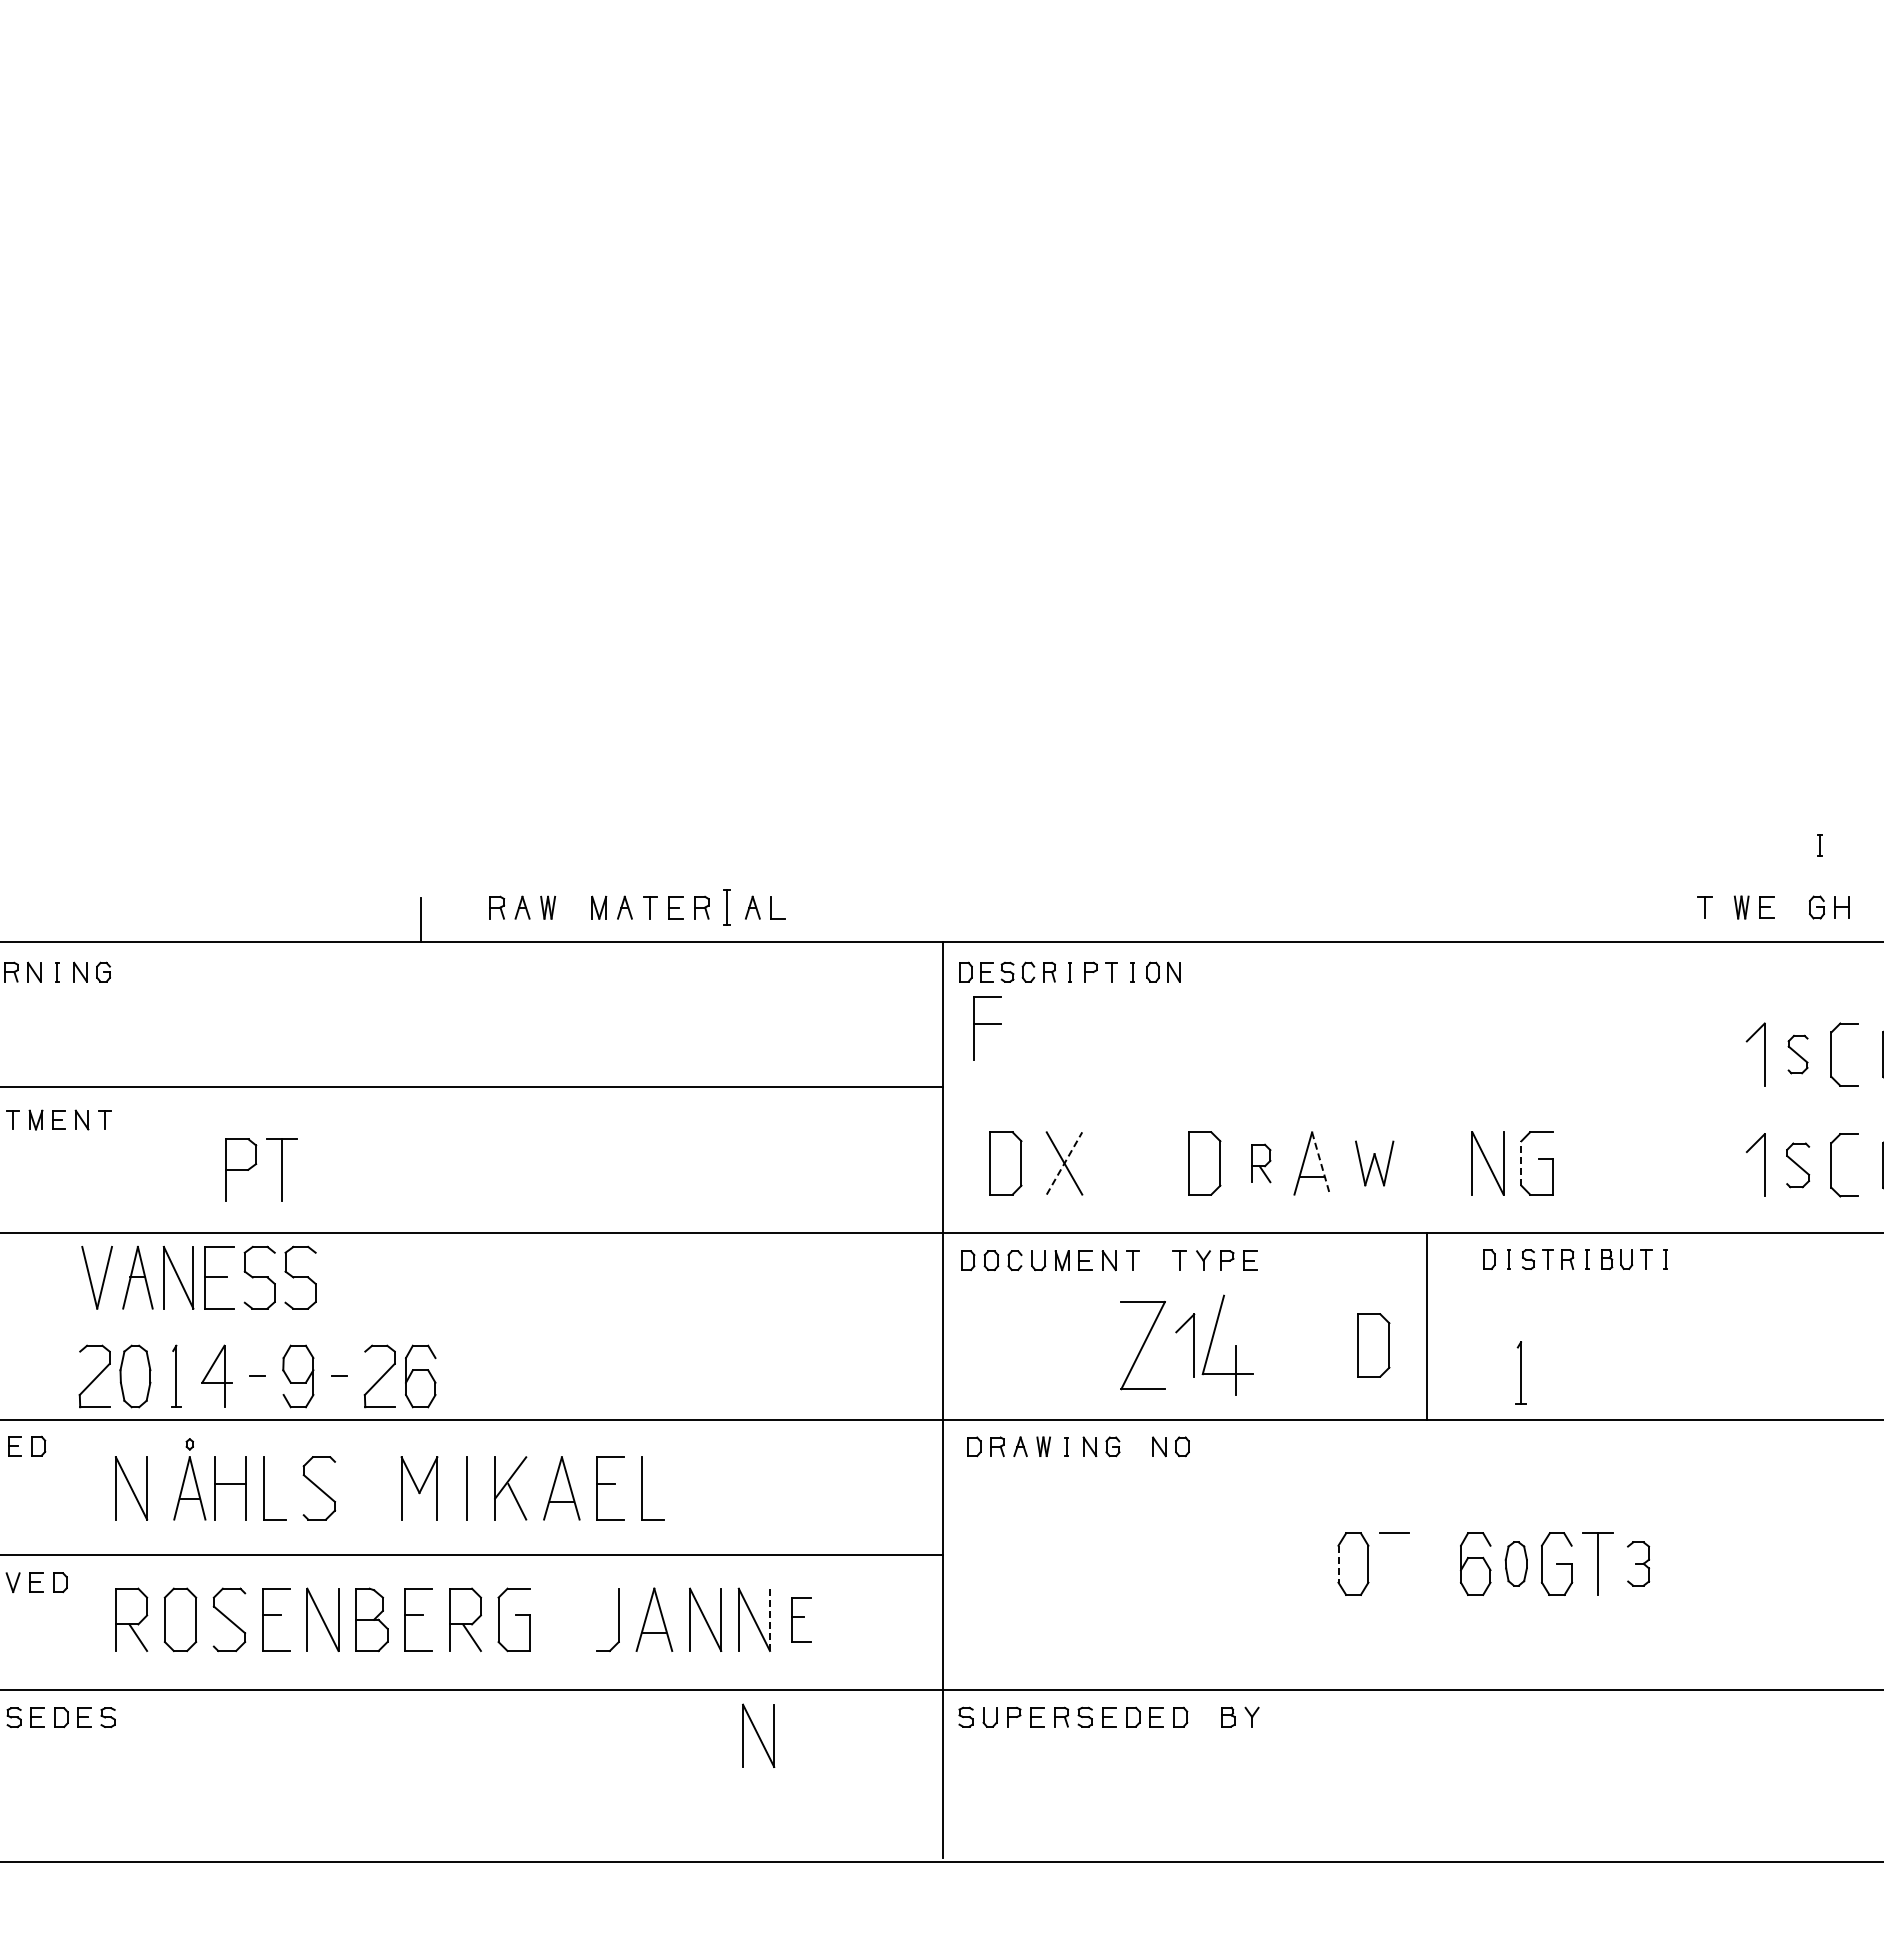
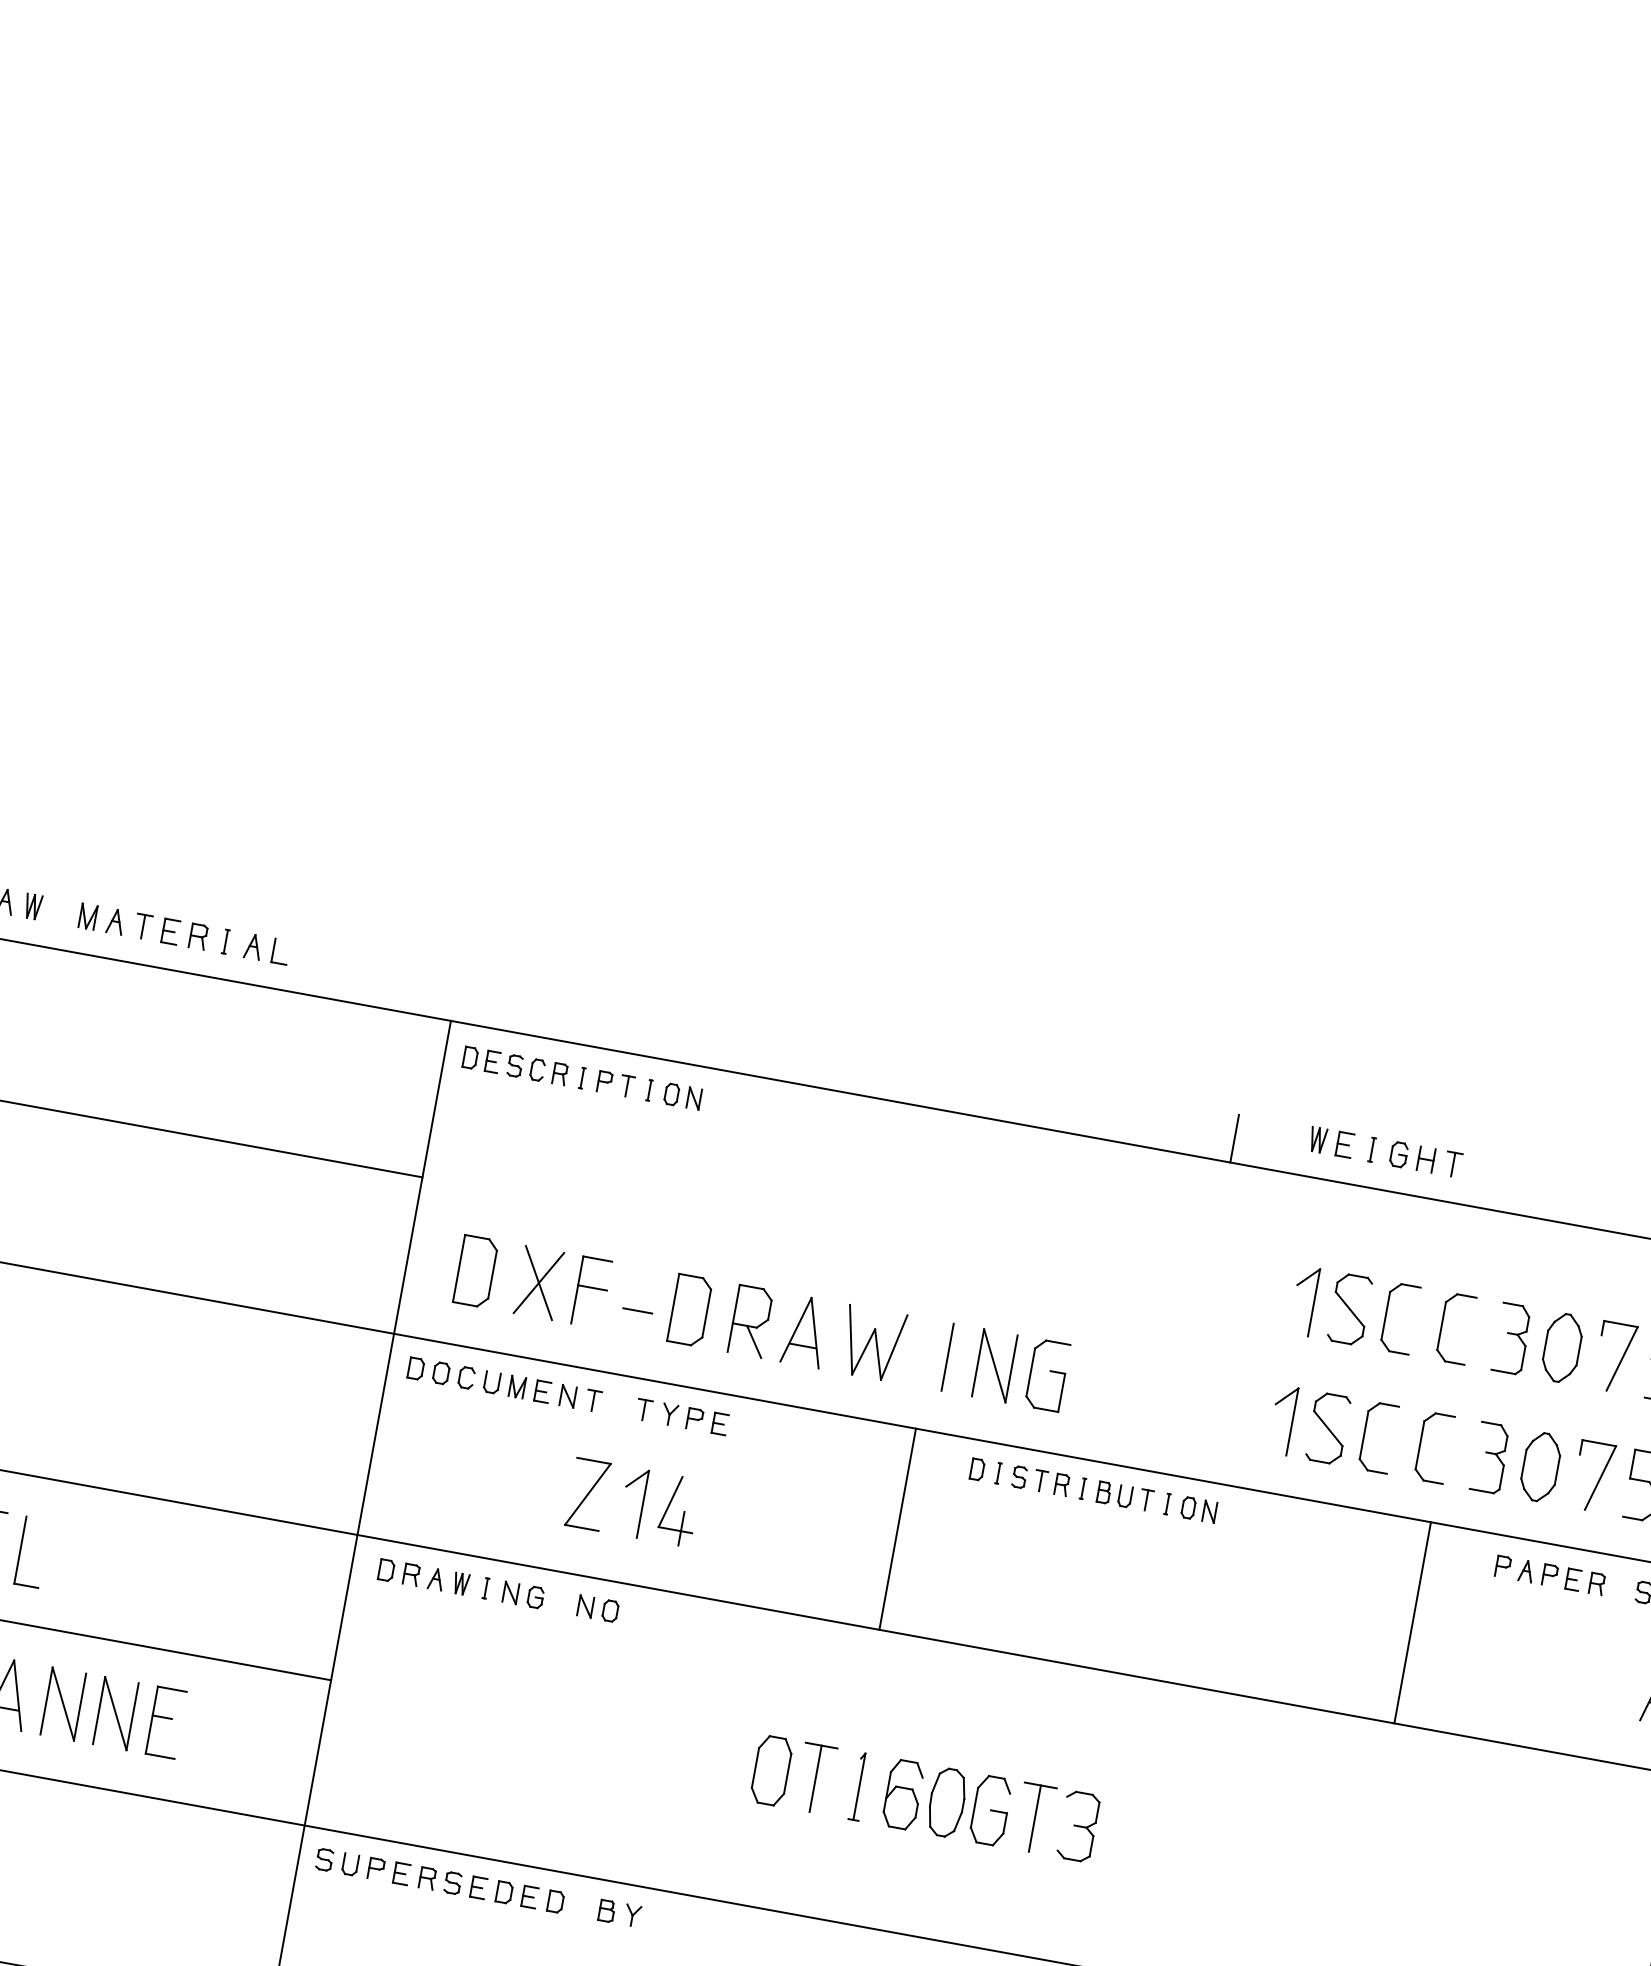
part: (1819, 845) -> (1371, 1149), moved
part: (726, 907) -> (225, 941), size x0.62
part: (1704, 907) -> (1452, 1164), moved
line: (1666, 919) -> (1234, 1138), added
part: (987, 1028) -> (591, 1292), moved
part: (1797, 1054) -> (1349, 1309), size x1.67
line: (1521, 1162) -> (1031, 1371), dashed -> solid
line: (1064, 1163) -> (538, 1283), dashed -> solid
part: (1260, 1163) -> (749, 1321), size x1.67
line: (1321, 1163) -> (815, 1333), dashed -> solid
part: (1374, 1163) -> (872, 1343), size x1.43
line: (1444, 1163) -> (947, 1357), added
part: (1797, 1165) -> (1327, 1428), size x1.43
line: (1157, 1172) -> (637, 1310), added
part: (1695, 1259) -> (1199, 1509), added
part: (1142, 1345) -> (587, 1494), size x0.71
part: (1227, 1345) -> (678, 1510), size x0.62
part: (1373, 1345) -> (835, 1539), removed
part: (1520, 1372) -> (858, 1786), moved
line: (1394, 1563) -> (815, 1778), added
part: (1516, 1563) -> (947, 1802), size x1.43
part: (1638, 1563) -> (1078, 1825), size x1.43
line: (1338, 1564) -> (755, 1768), dashed -> solid
line: (769, 1619) -> (132, 1716), dashed -> solid
part: (801, 1619) -> (166, 1722), size x1.43
part: (758, 1735) -> (97, 1838), removed

